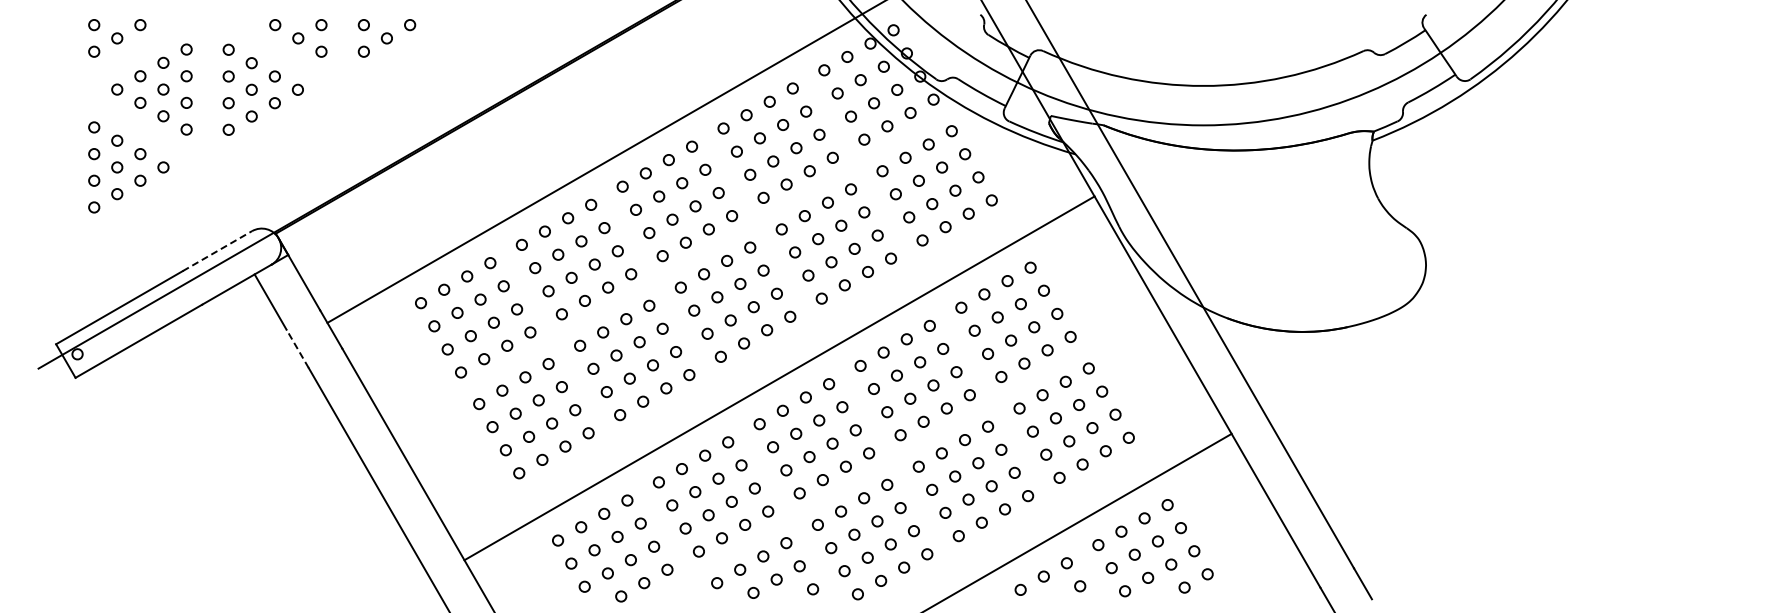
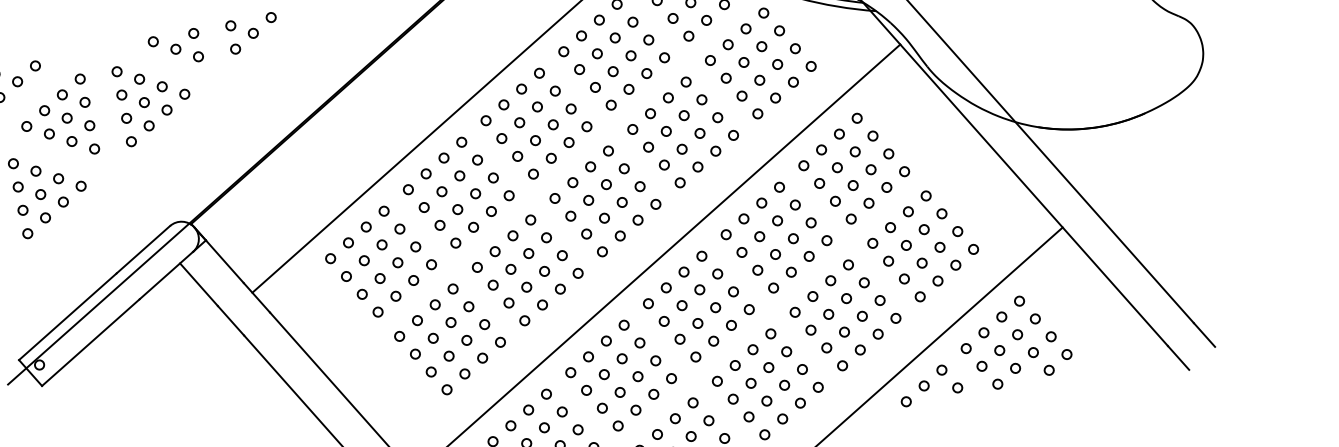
line: (217, 250) -> (143, 249), dashed -> solid
line: (297, 348) -> (230, 320), dashed -> solid

